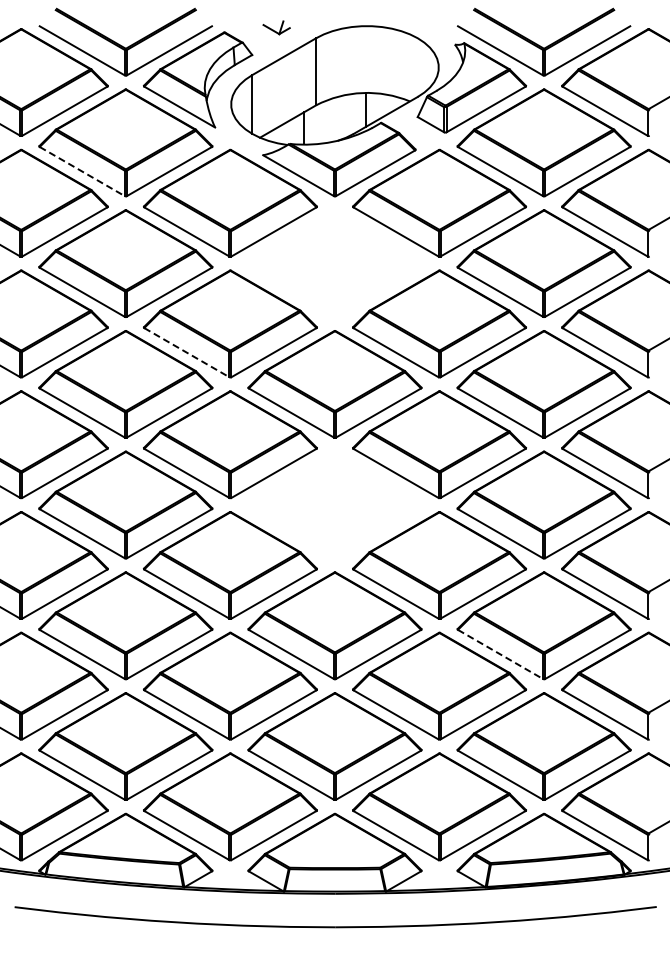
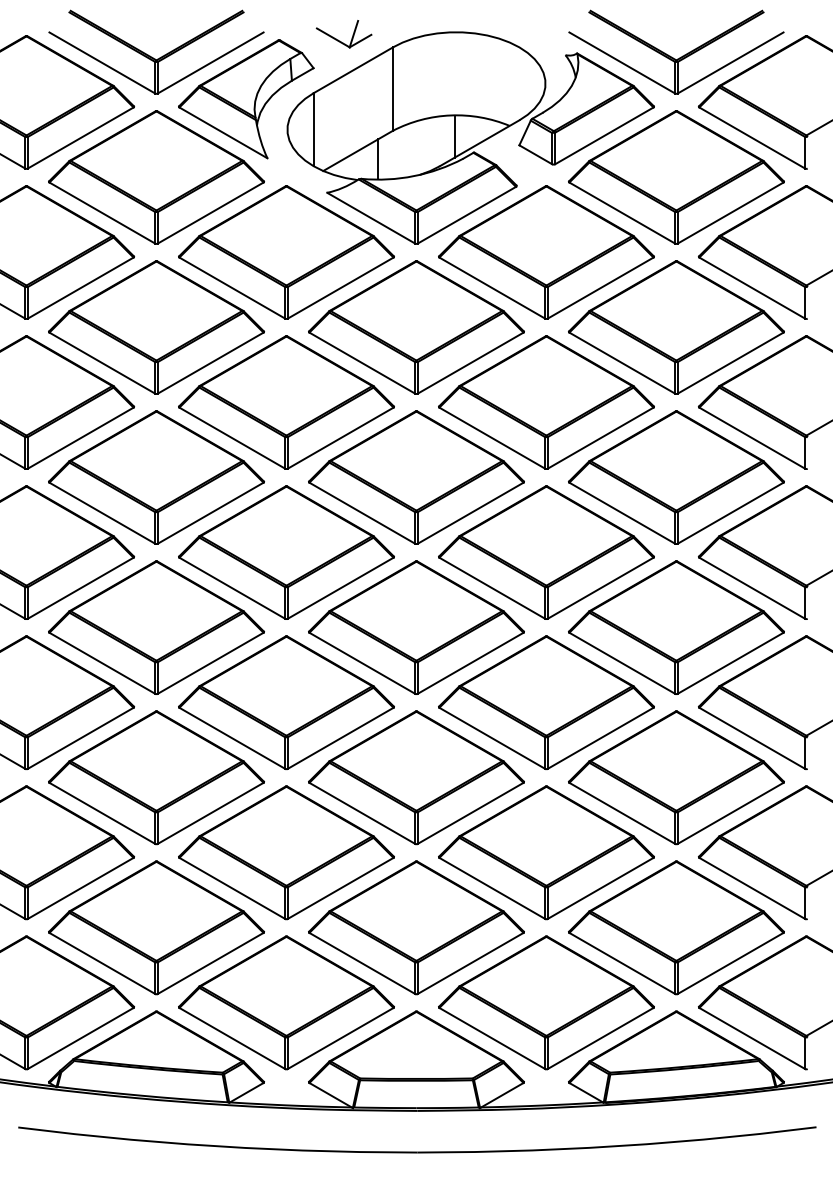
part: (276, 27) -> (343, 33), size x1.67
line: (82, 171) -> (102, 212), dashed -> solid
part: (334, 263) -> (415, 327), added
line: (187, 352) -> (233, 437), dashed -> solid
part: (334, 504) -> (415, 626), added
line: (500, 654) -> (622, 813), dashed -> solid

